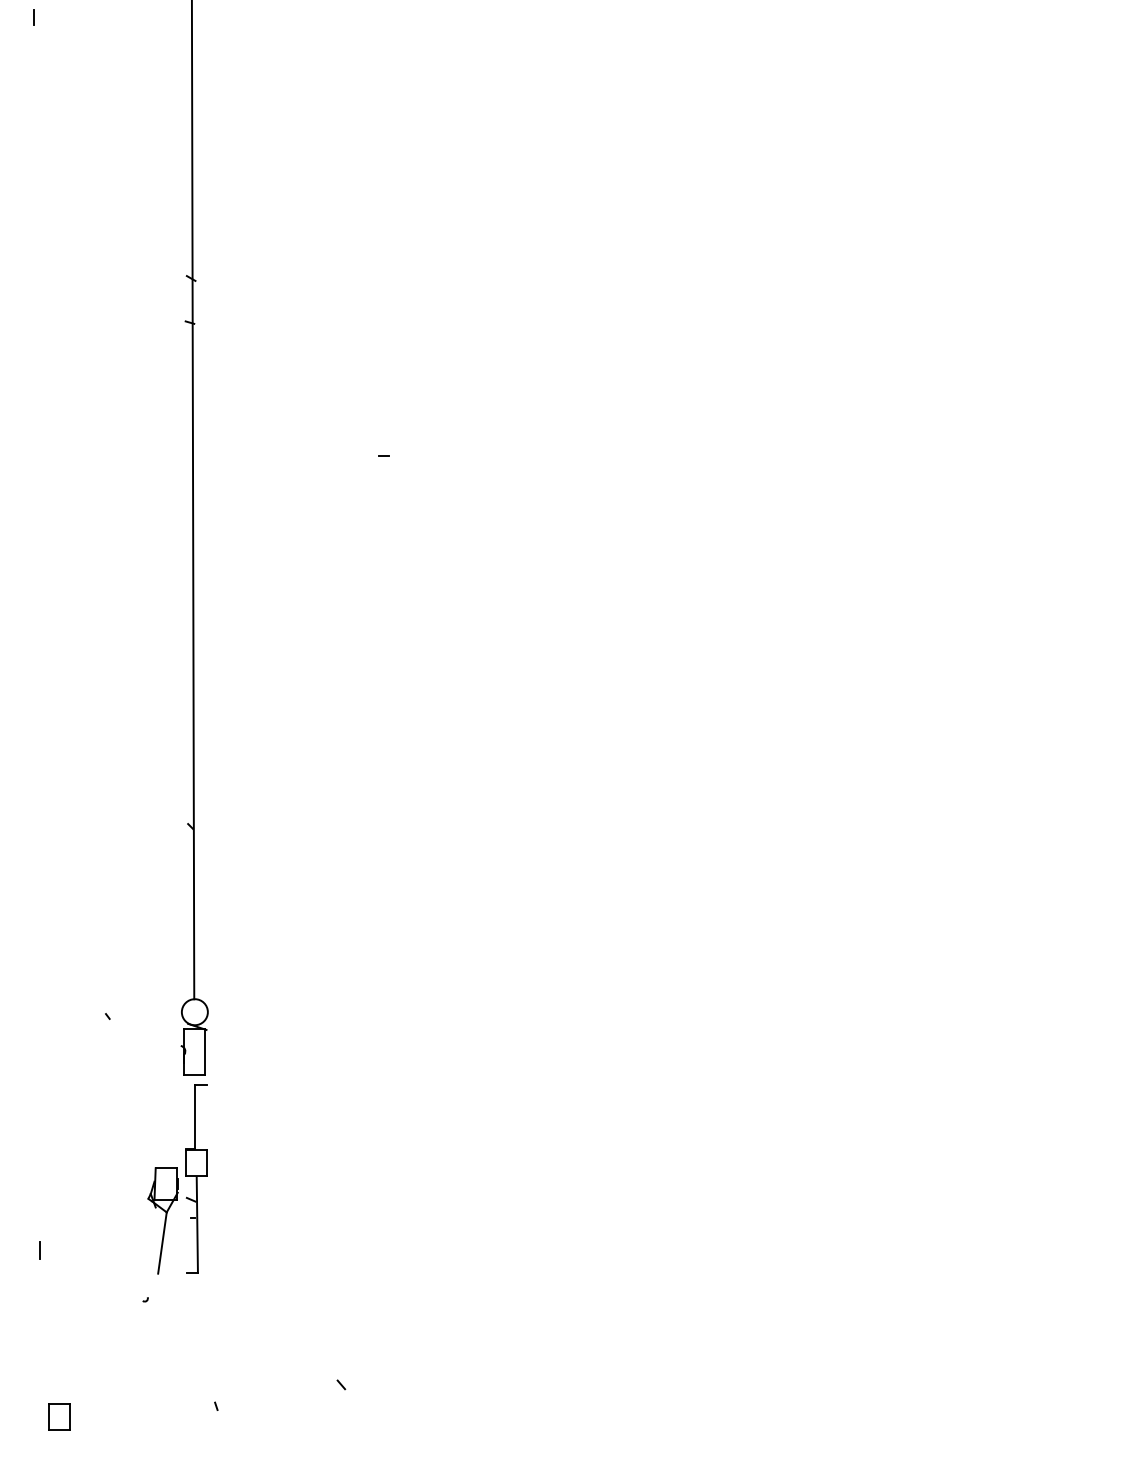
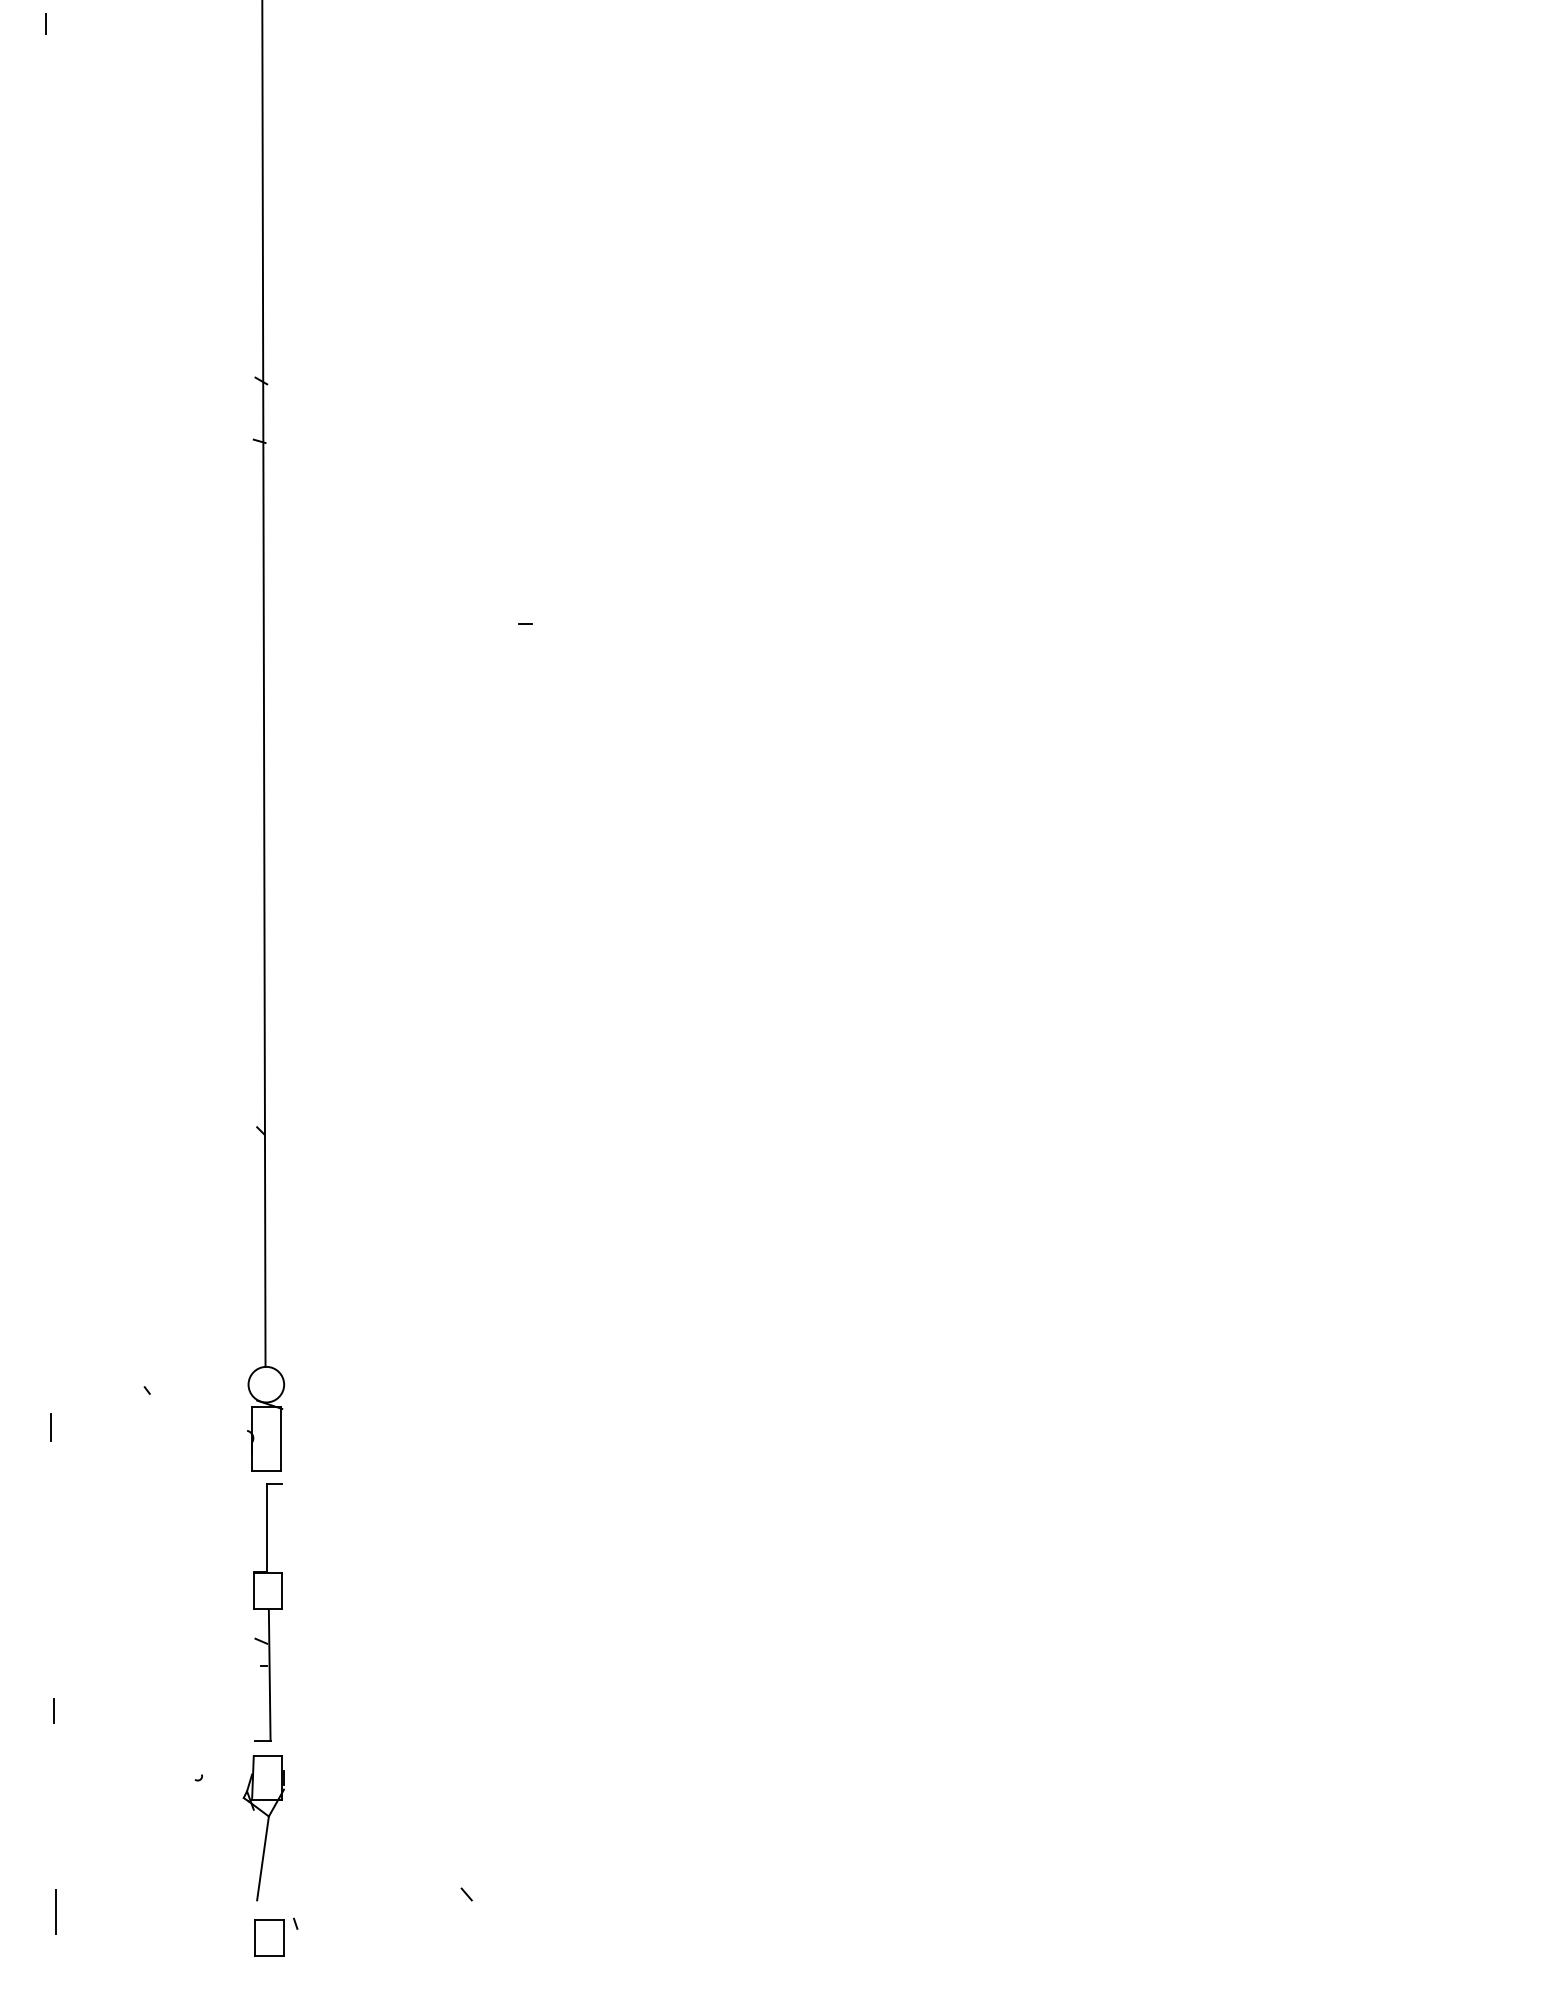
line: (37, 1043) -> (50, 1427), added
part: (162, 1221) -> (263, 1828), moved
line: (40, 1397) -> (55, 1911), added
part: (59, 1416) -> (269, 1937), moved

